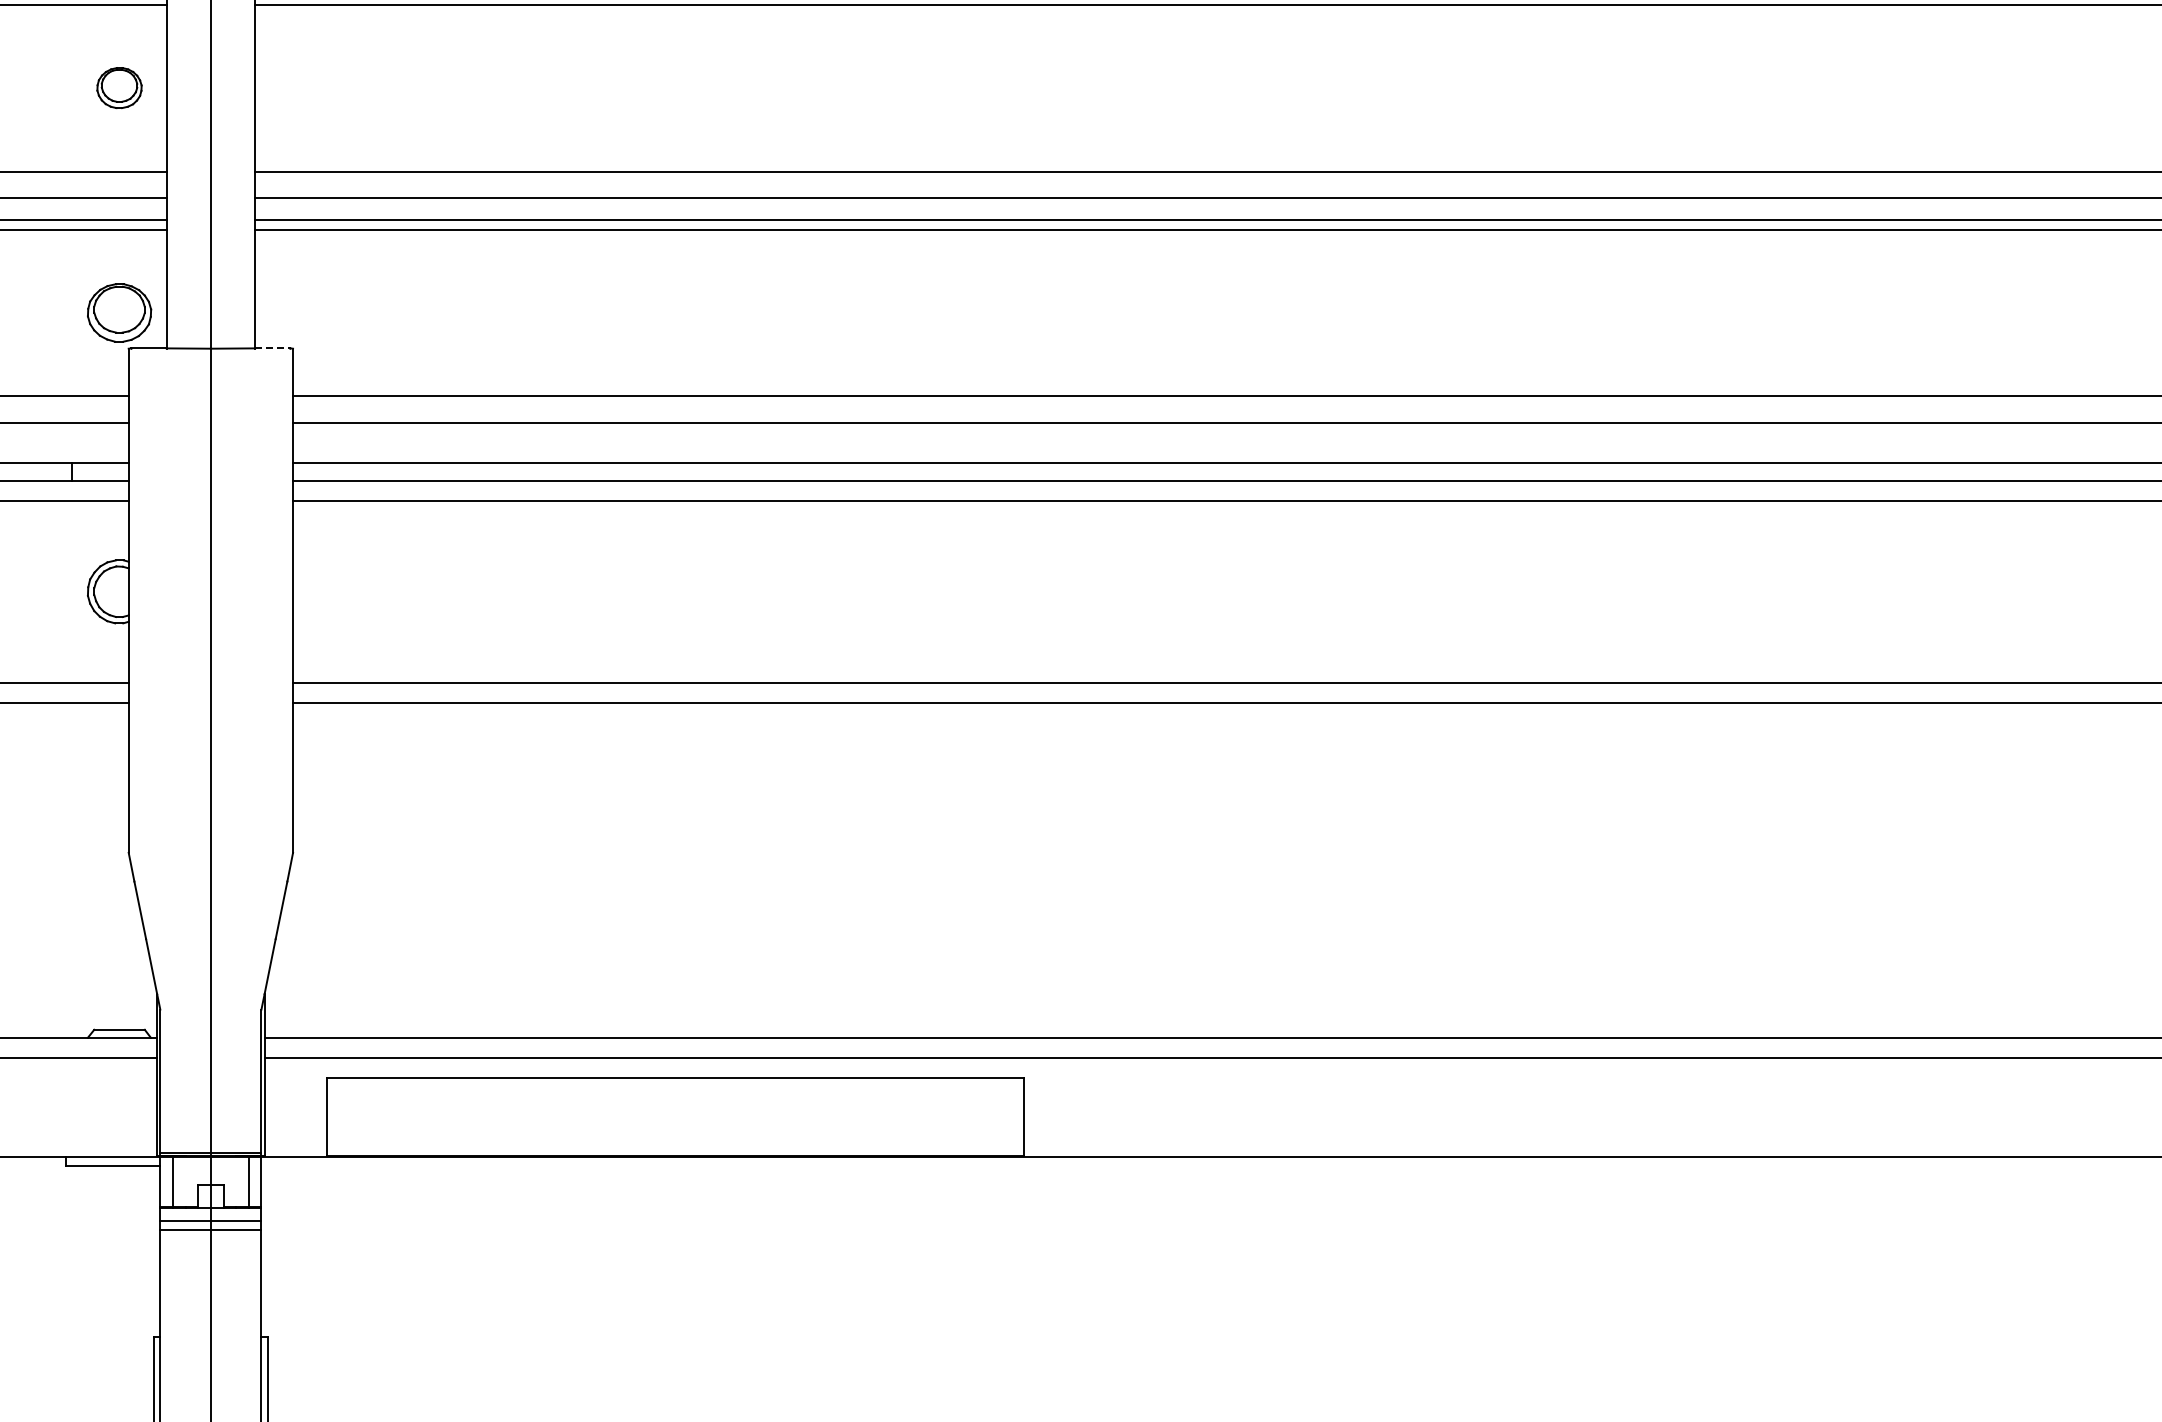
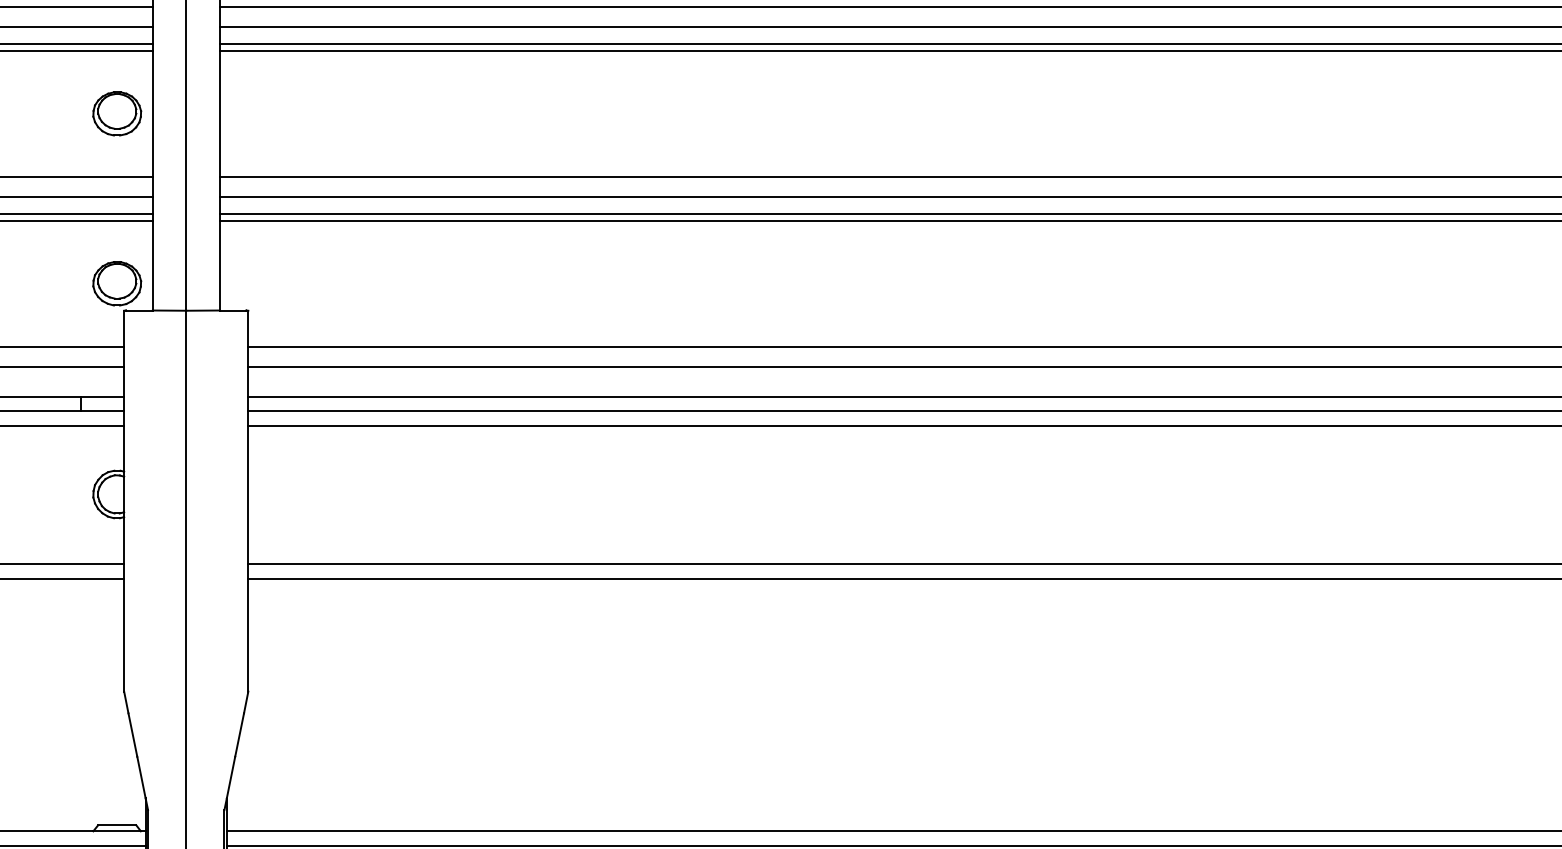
part: (119, 87) -> (117, 113), size x1.43
line: (272, 348) -> (232, 310), dashed -> solid

